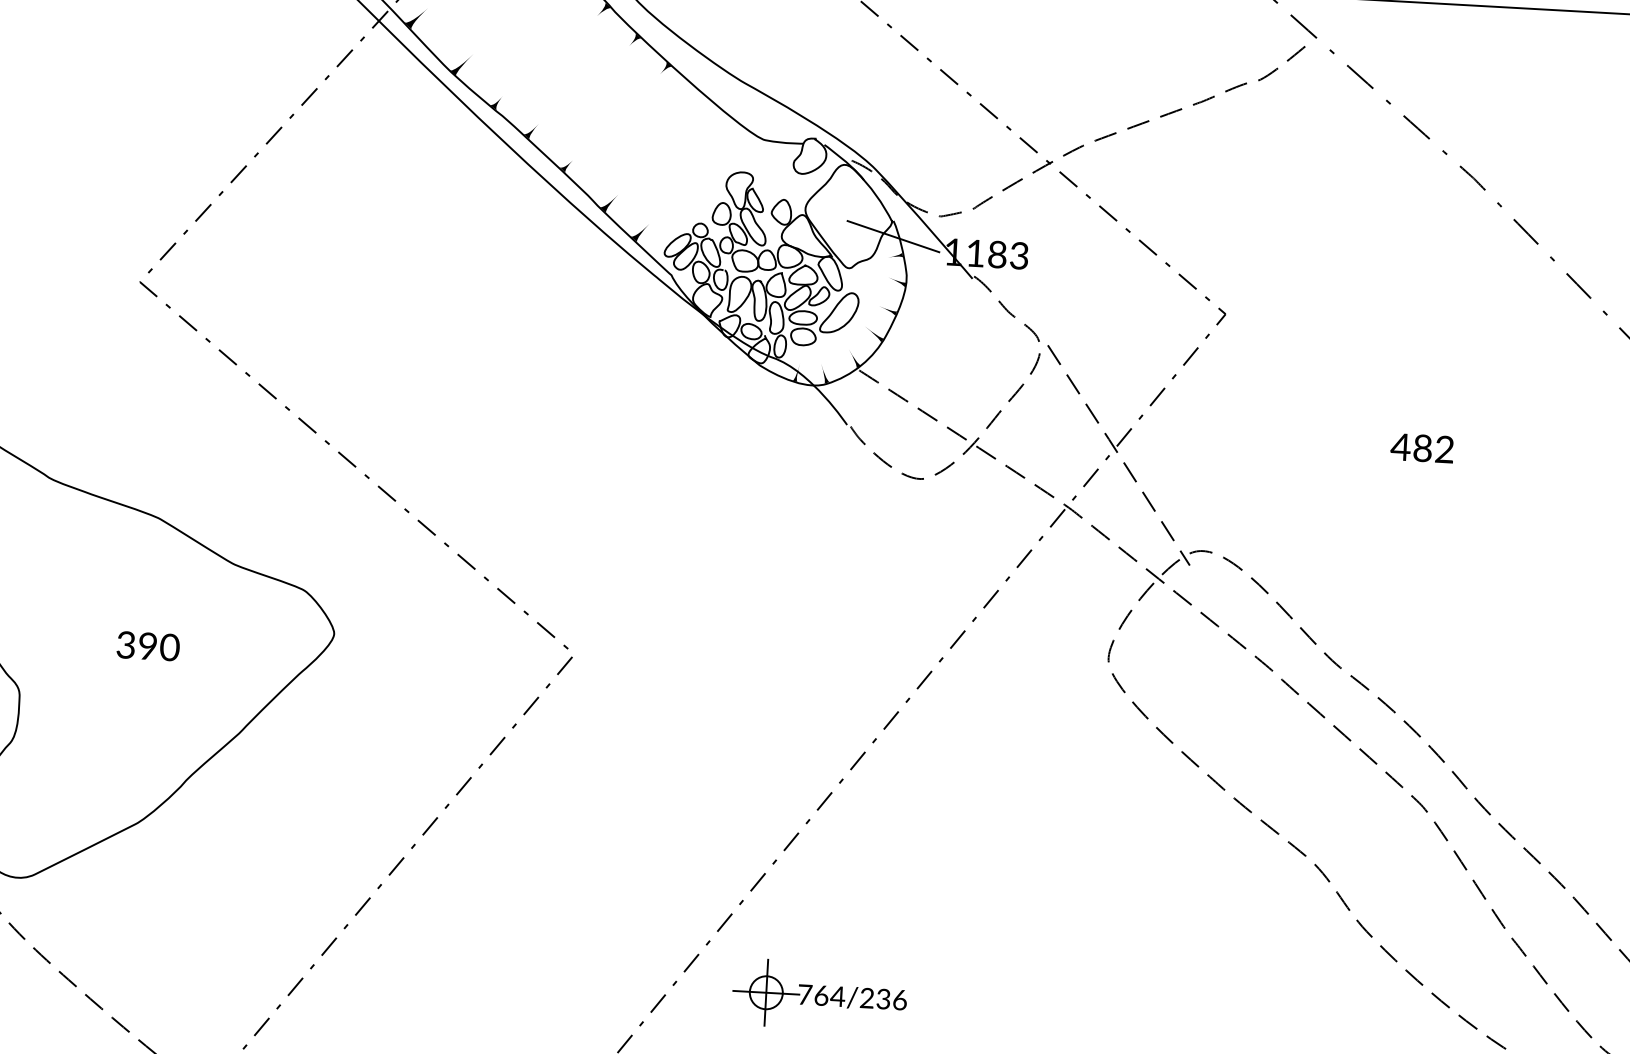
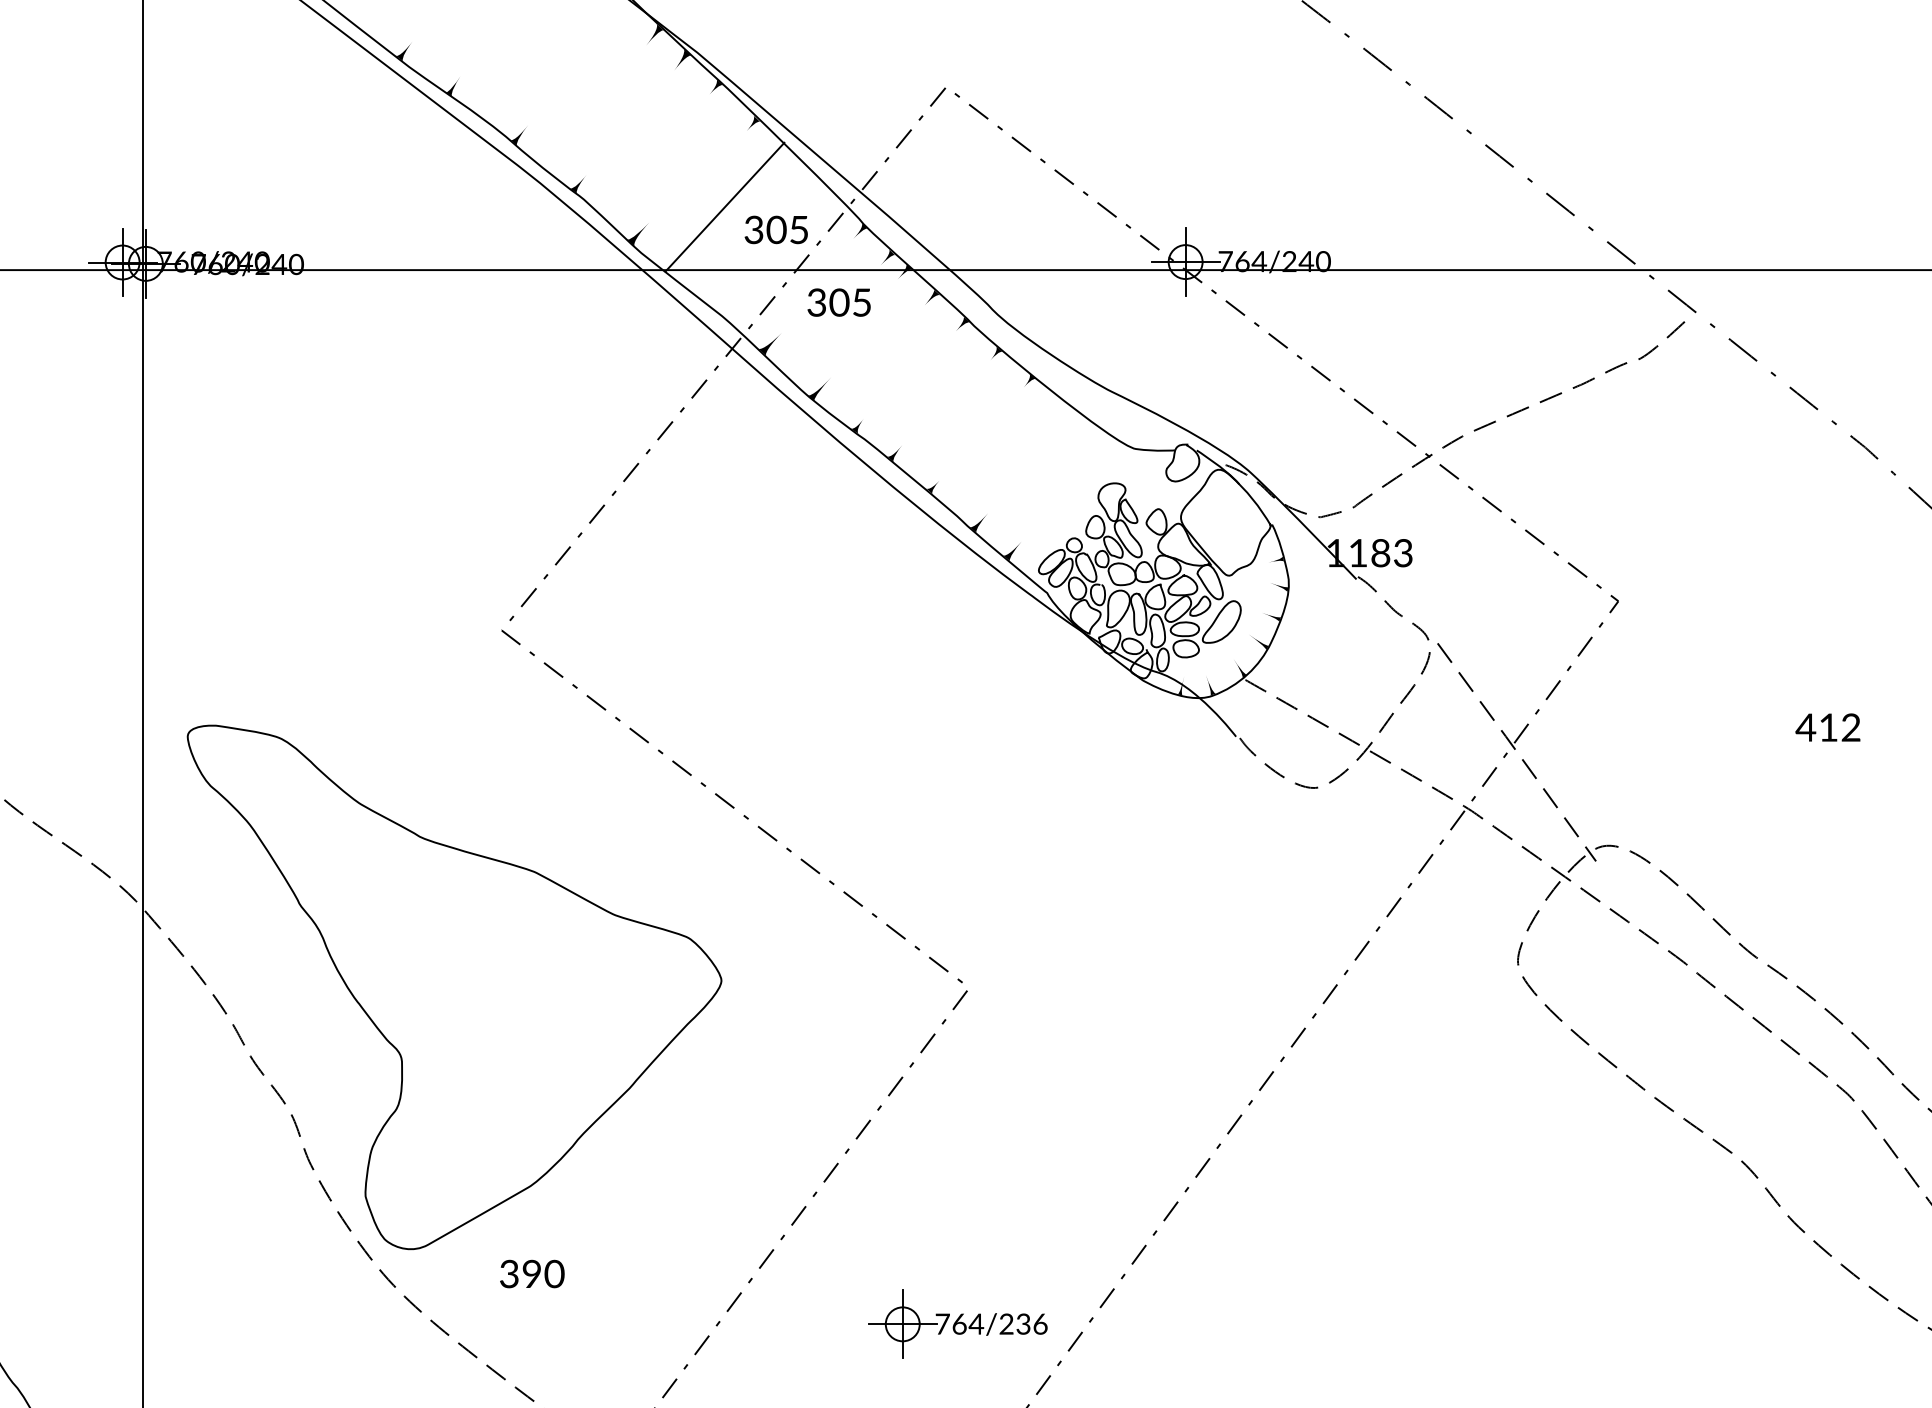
line: (893, 236) -> (1272, 540), removed
text: (1422, 448) -> (1828, 727), 482 -> 412
text: (148, 645) -> (532, 1273), moved
part: (819, 994) -> (957, 1323), moved

